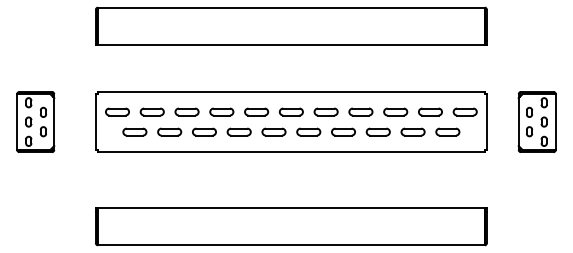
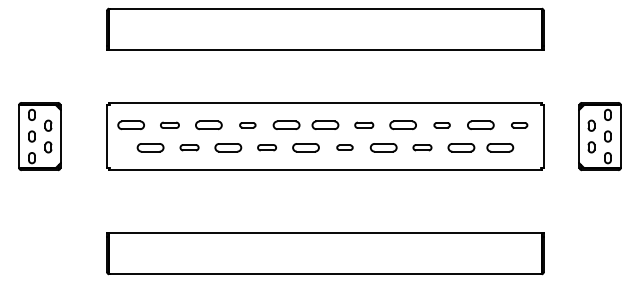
part: (151, 111) -> (169, 124), size x0.7
part: (221, 111) -> (247, 124), size x0.6
part: (325, 111) -> (363, 124), size x0.7
part: (395, 111) -> (441, 124), size x0.6
part: (464, 111) -> (518, 124), size x0.6
part: (169, 131) -> (189, 147), size x0.7
part: (238, 131) -> (266, 147), size x0.7
part: (308, 131) -> (344, 147), size x0.6
part: (377, 131) -> (421, 147), size x0.7

